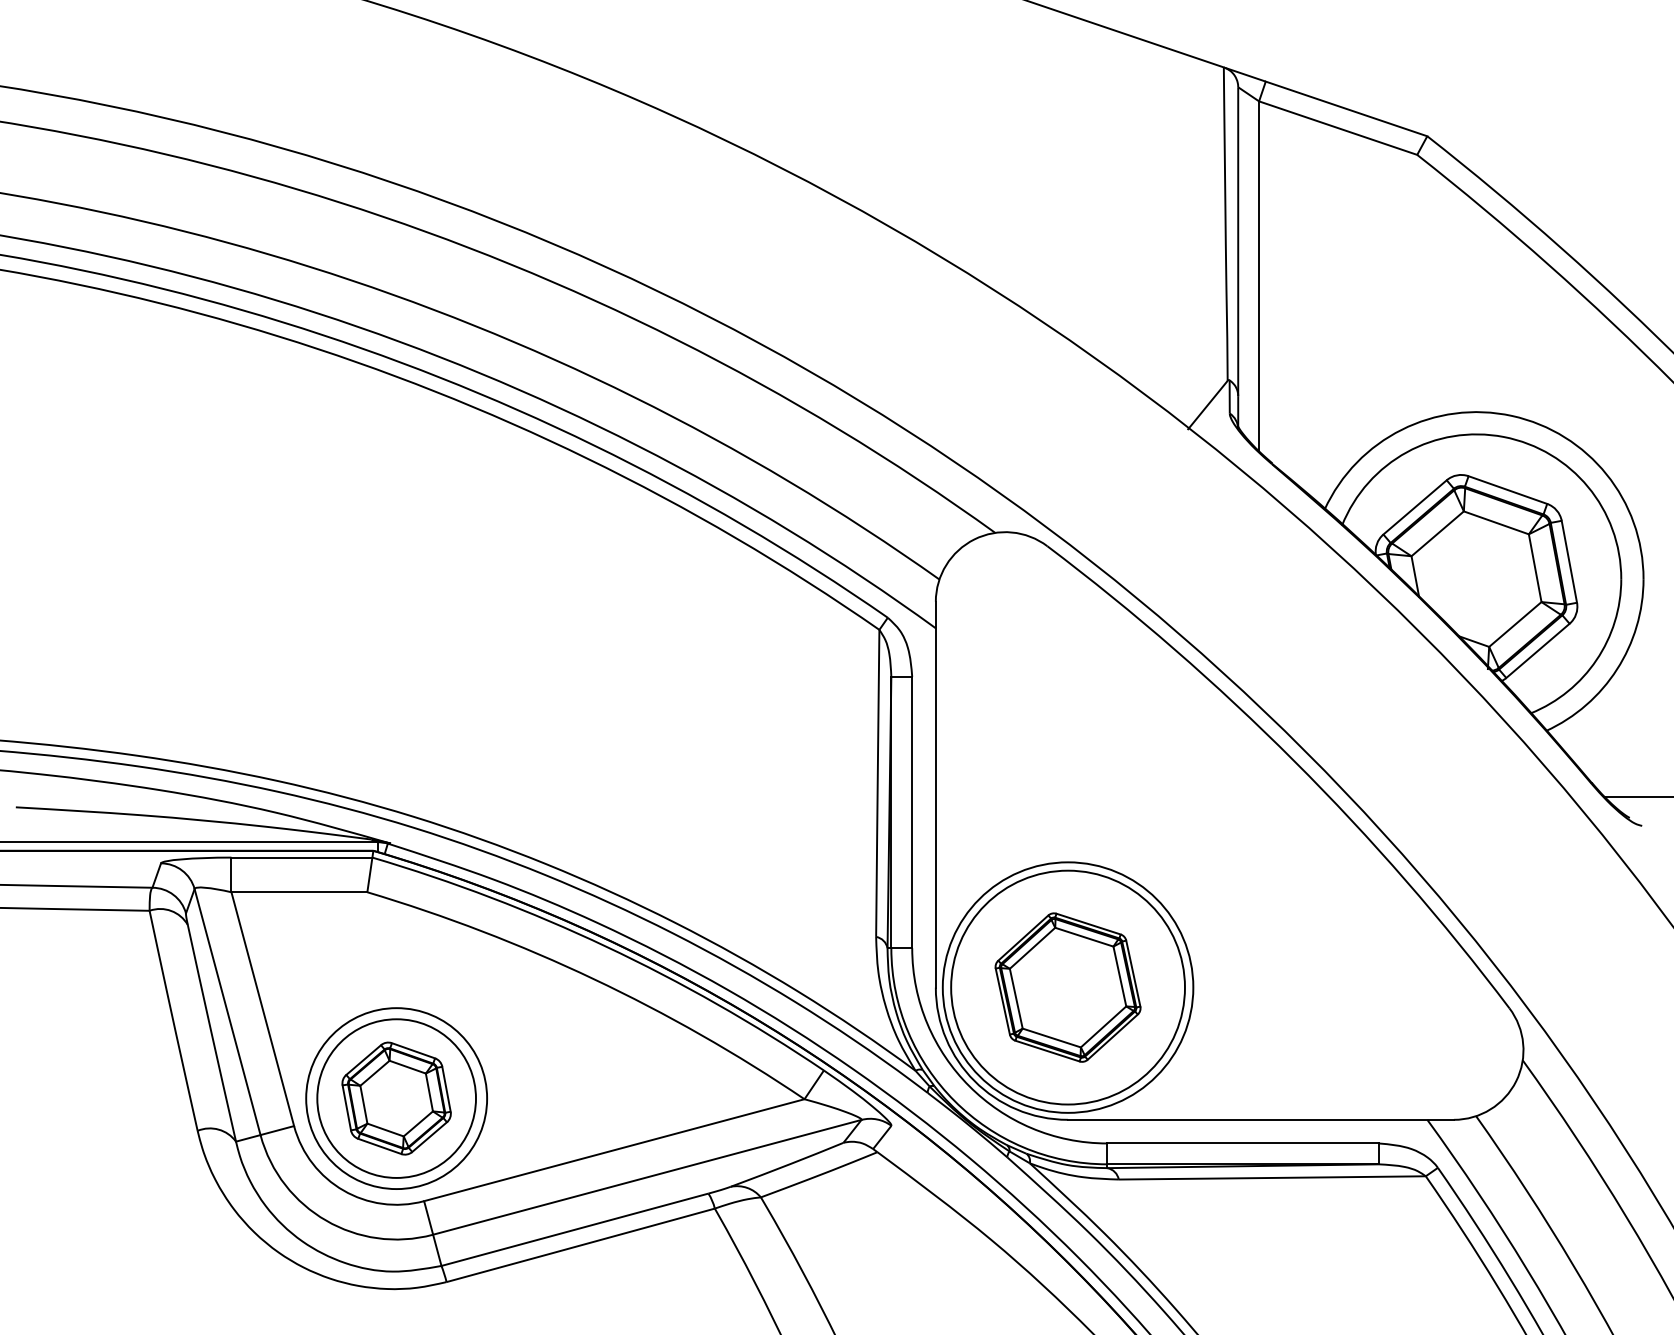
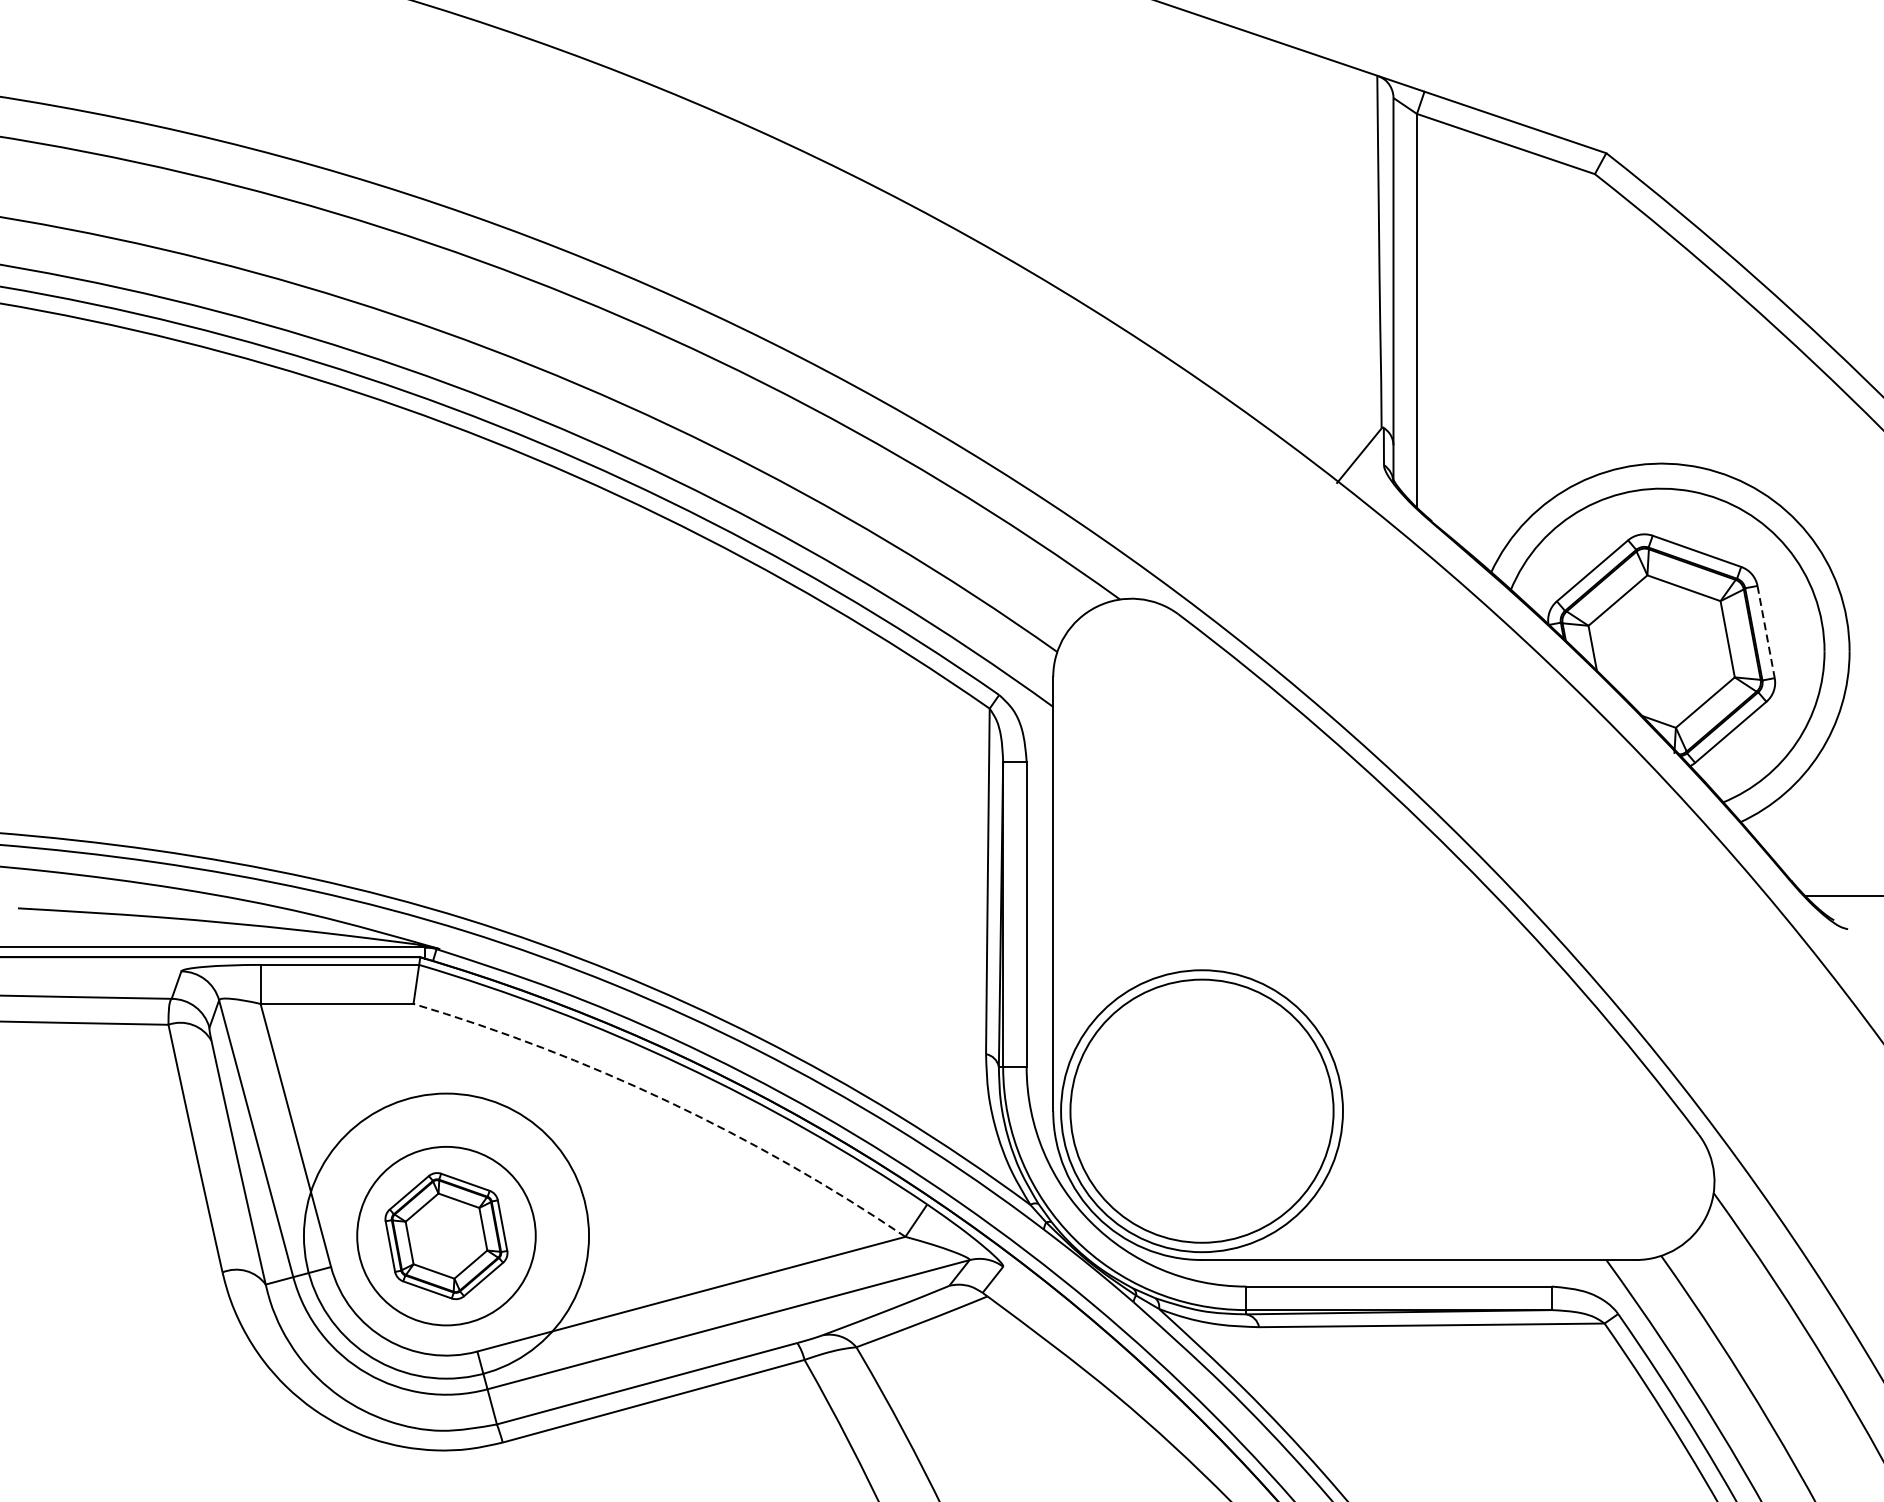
line: (1569, 561) -> (1766, 631), solid -> dashed
arc: (593, 979) -> (667, 1102), solid -> dashed
part: (1067, 987) -> (1201, 1111), removed
circle: (396, 1098) -> (446, 1236), size x1.4

